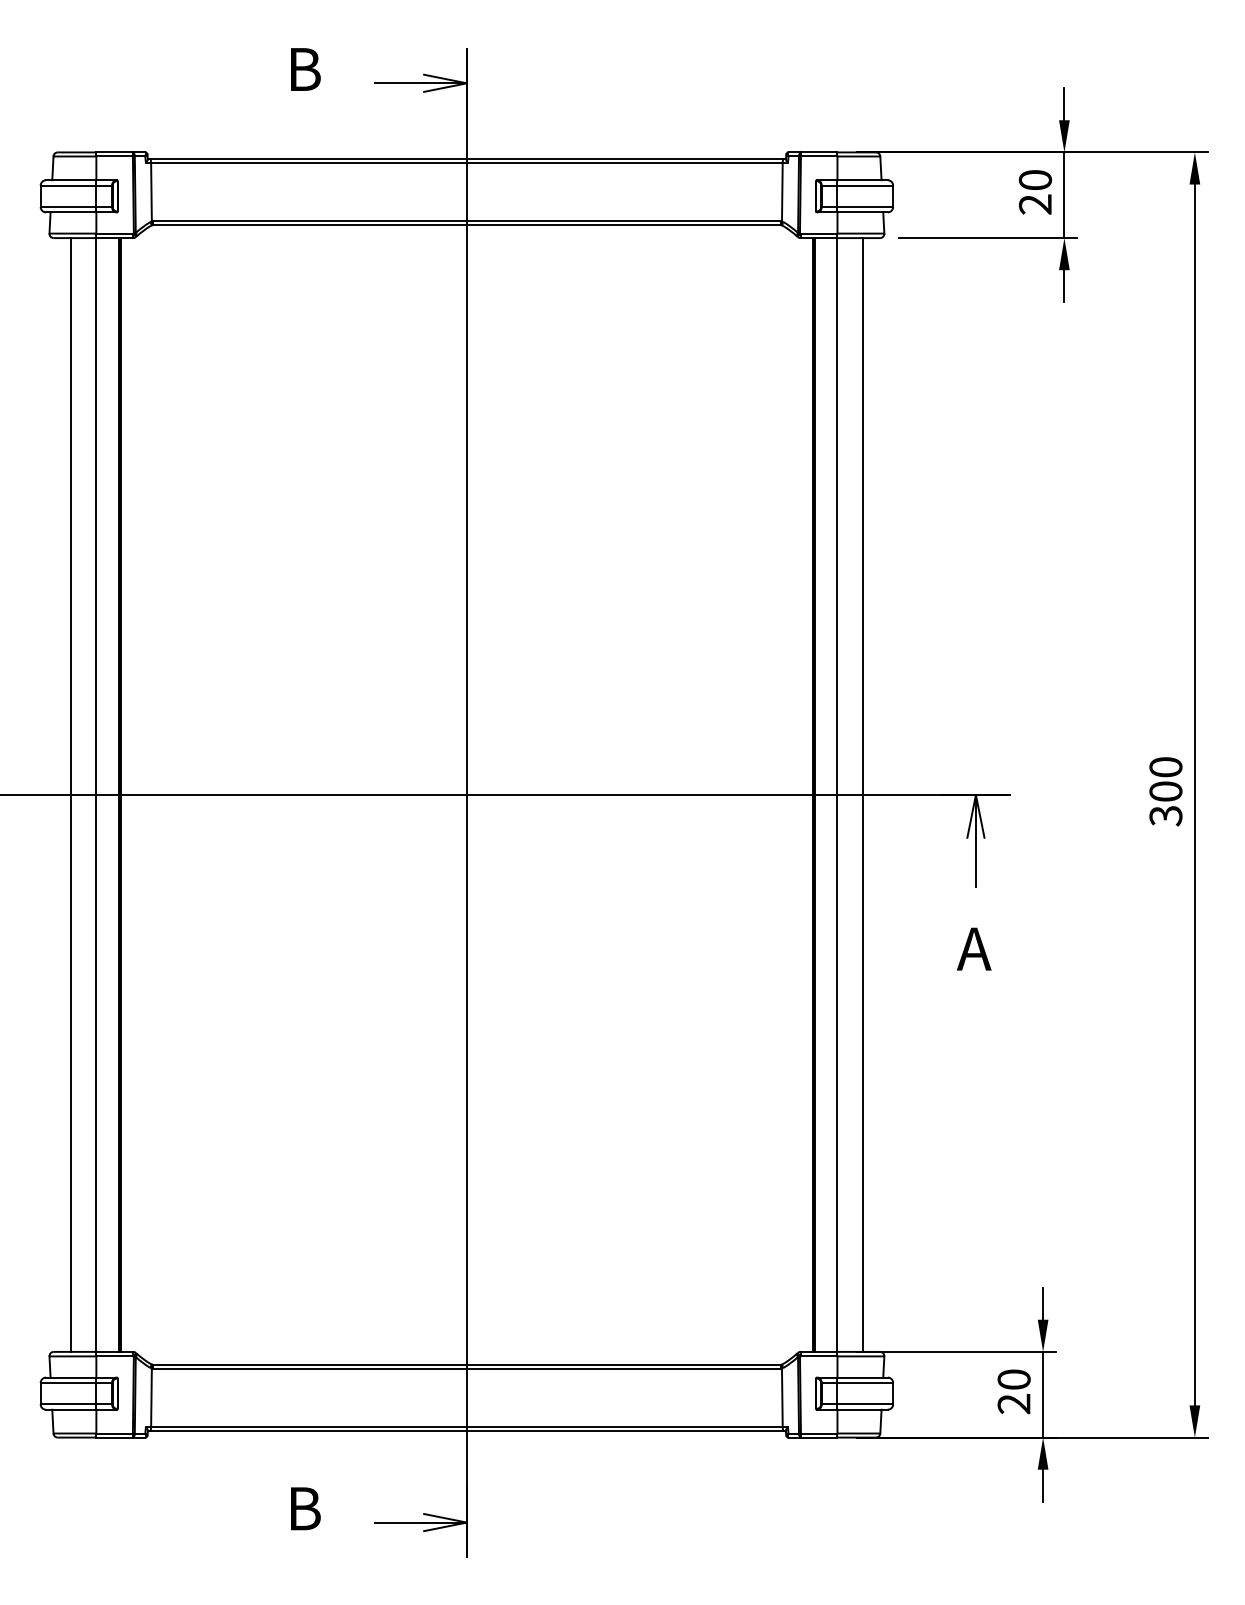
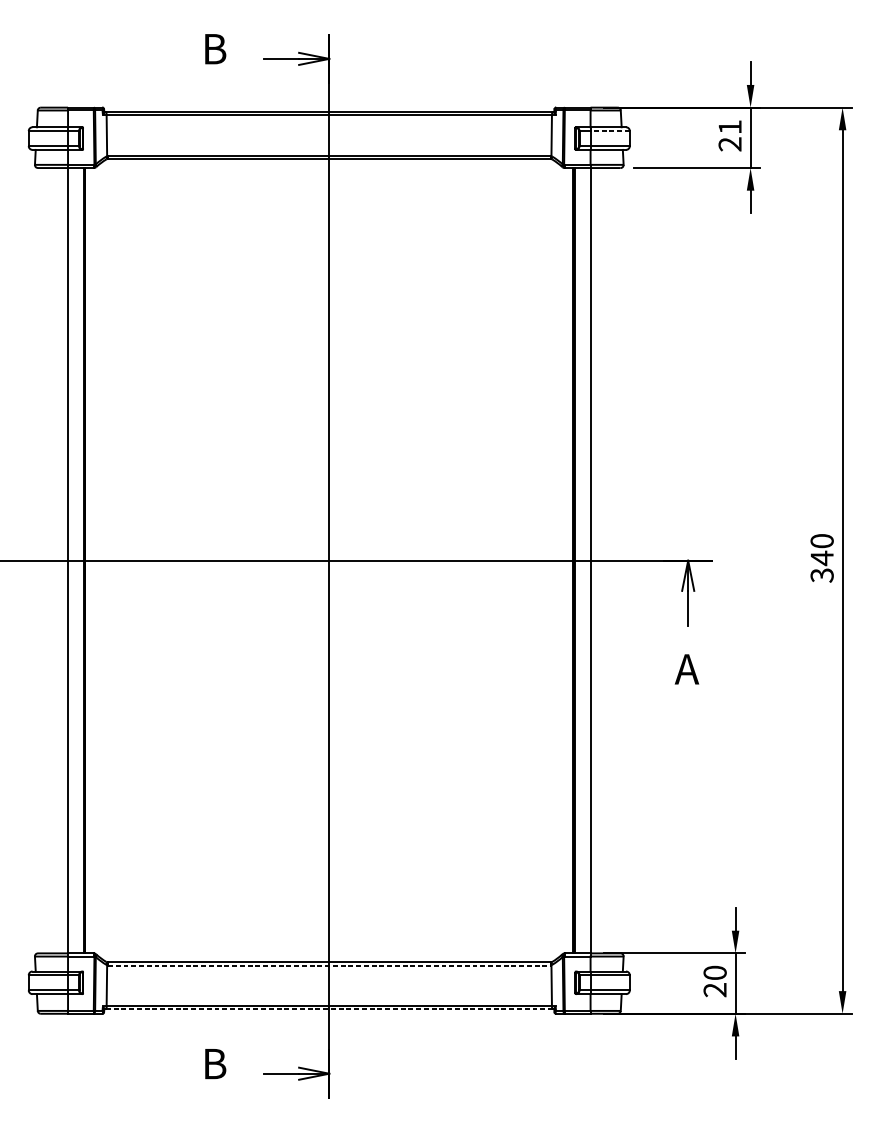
text: (1035, 179) -> (730, 126), 20 -> 21
line: (865, 185) -> (610, 130), solid -> dashed
text: (1165, 791) -> (821, 558), 300 -> 340
line: (70, 794) -> (49, 560), removed
line: (863, 794) -> (608, 560), removed
line: (466, 1369) -> (329, 965), solid -> dashed
line: (466, 1431) -> (329, 1009), solid -> dashed

